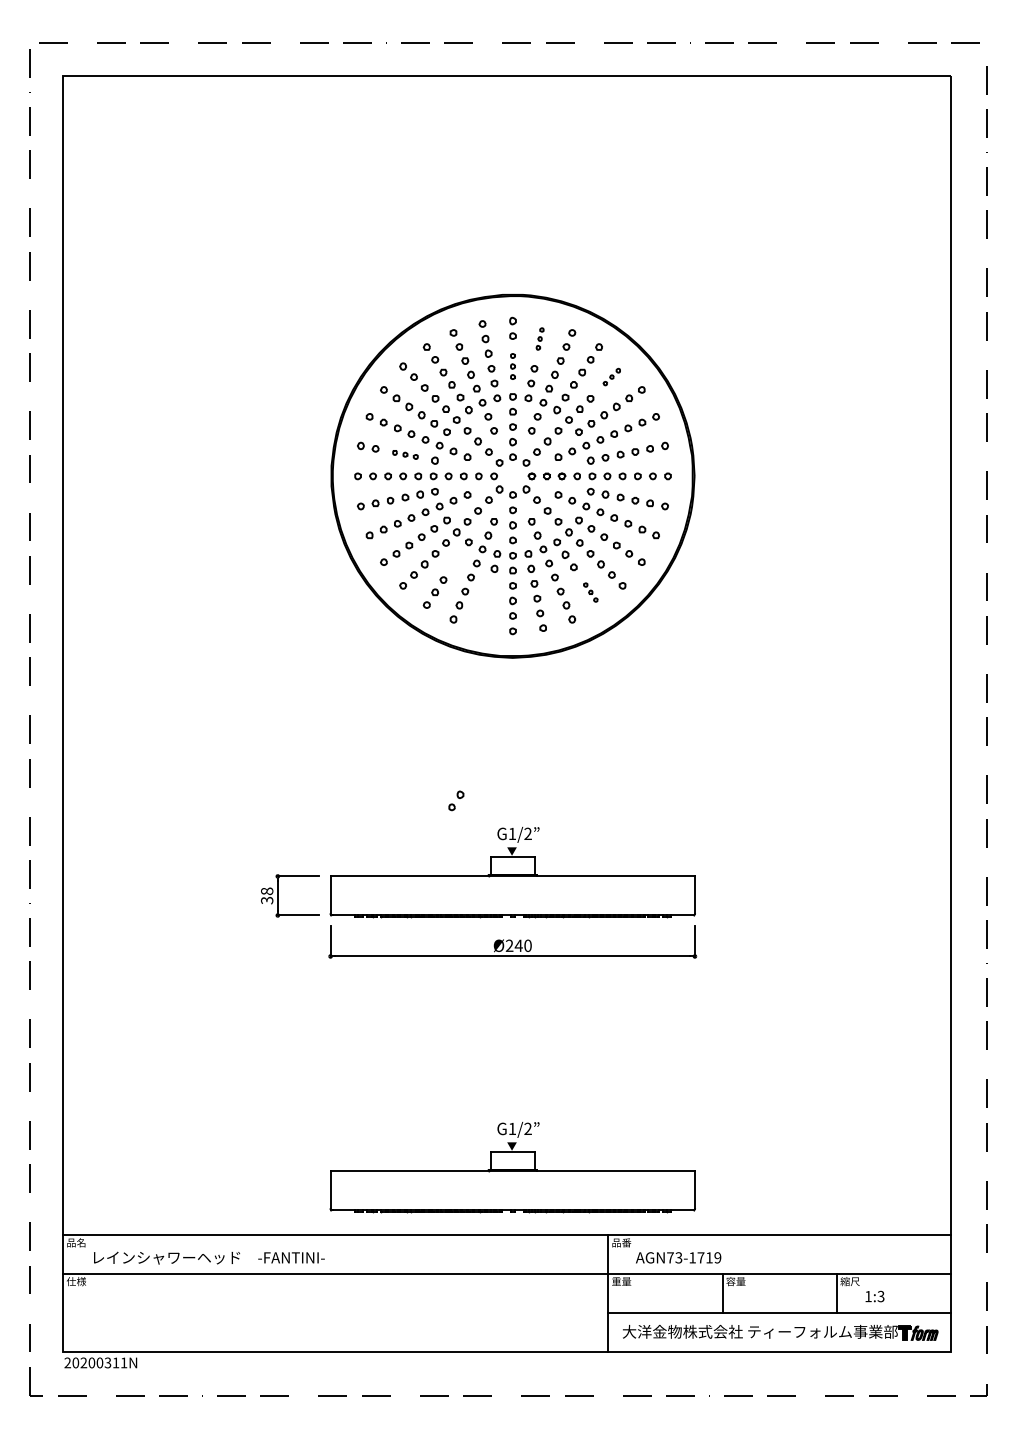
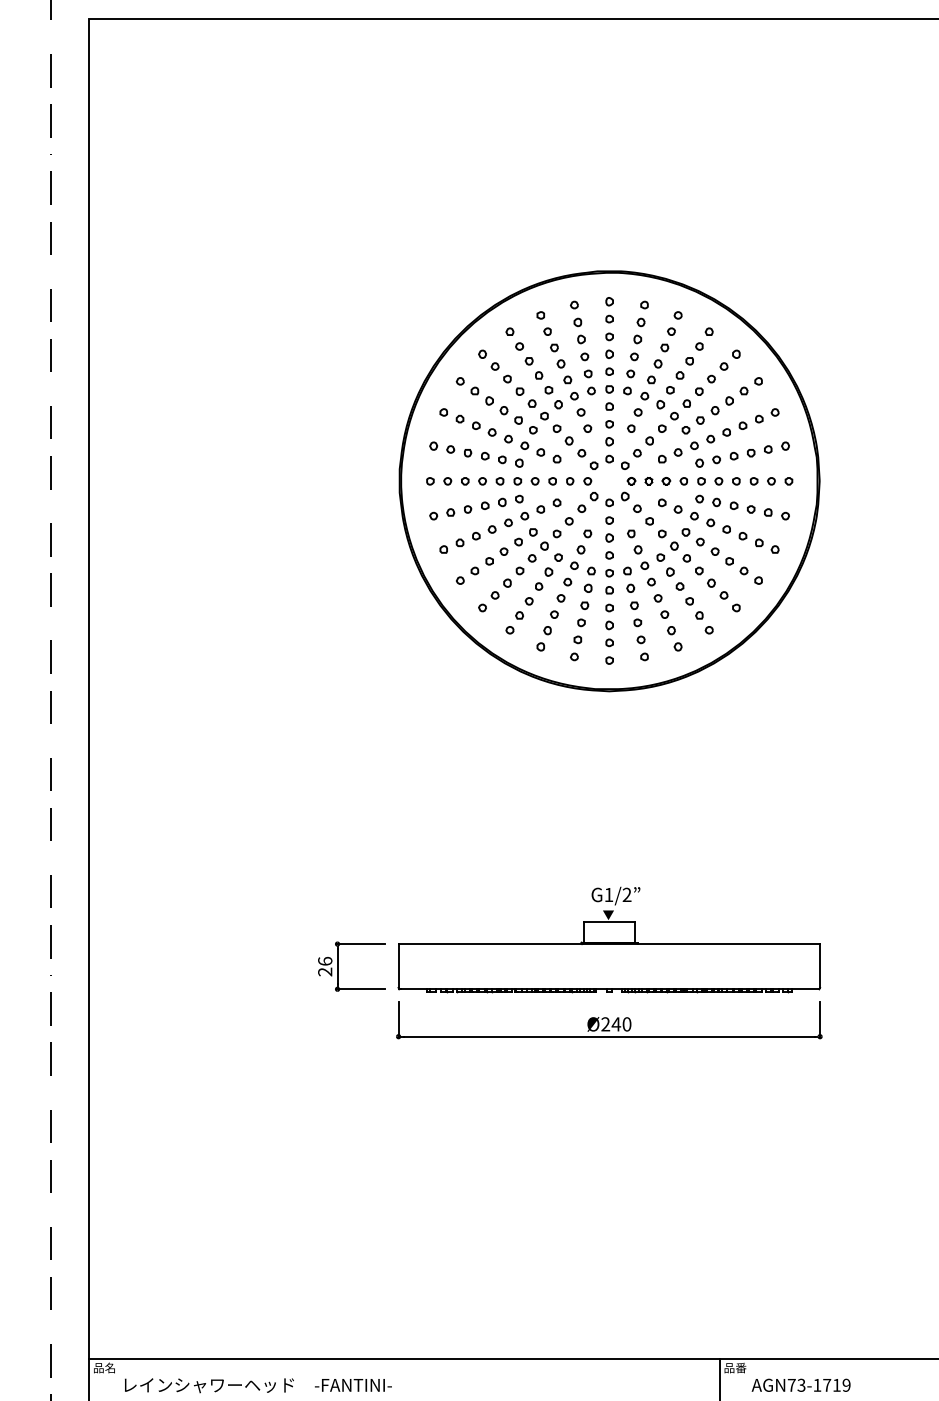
part: (539, 338) -> (640, 321), size x1.67
part: (512, 366) -> (609, 354), size x1.43
part: (611, 376) -> (723, 365), size x1.67
part: (405, 454) -> (485, 456), size x1.43
part: (590, 592) -> (699, 615), size x1.67
part: (486, 605) -> (578, 630), added
part: (456, 800) -> (544, 578), moved
text: (267, 895) -> (325, 966), 38 -> 26
part: (512, 1167) -> (609, 1280), removed

